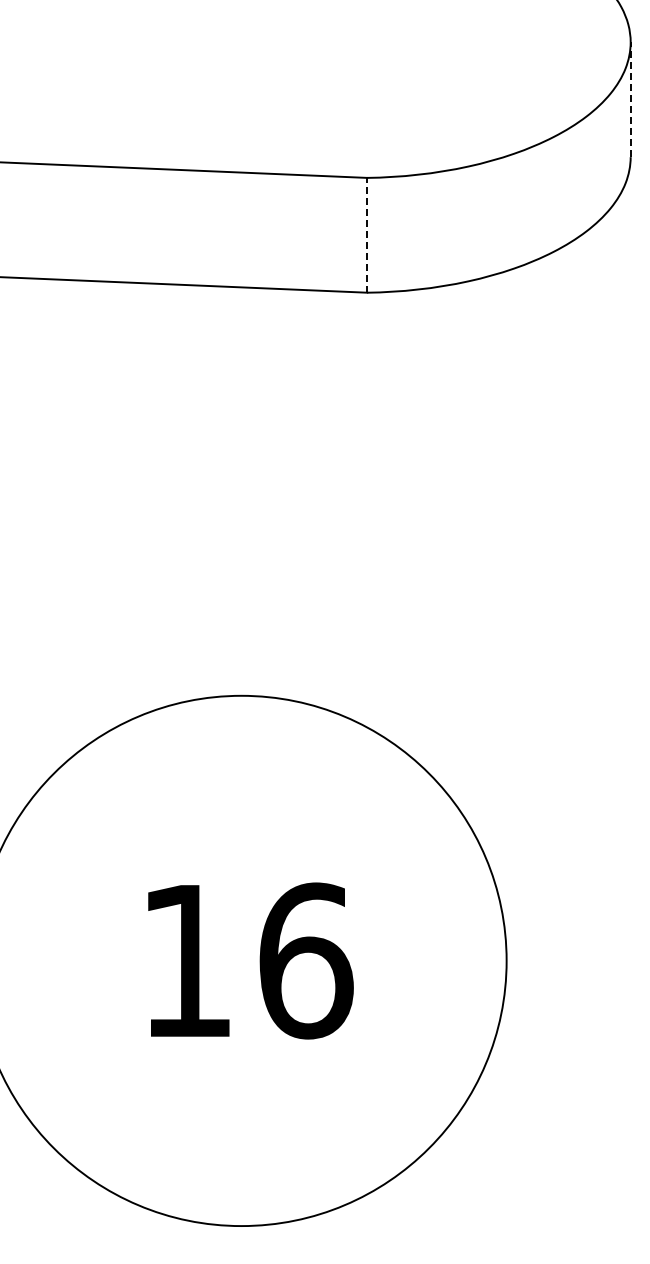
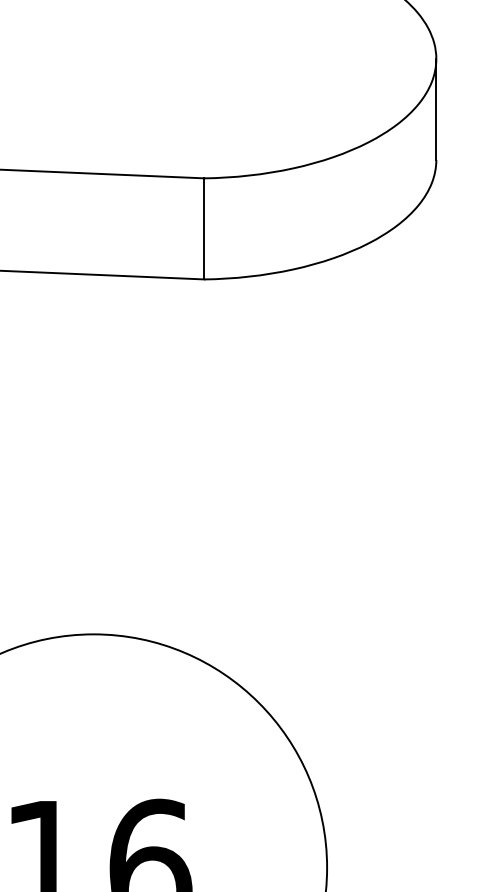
line: (630, 99) -> (436, 109), dashed -> solid
line: (367, 234) -> (204, 228), dashed -> solid

